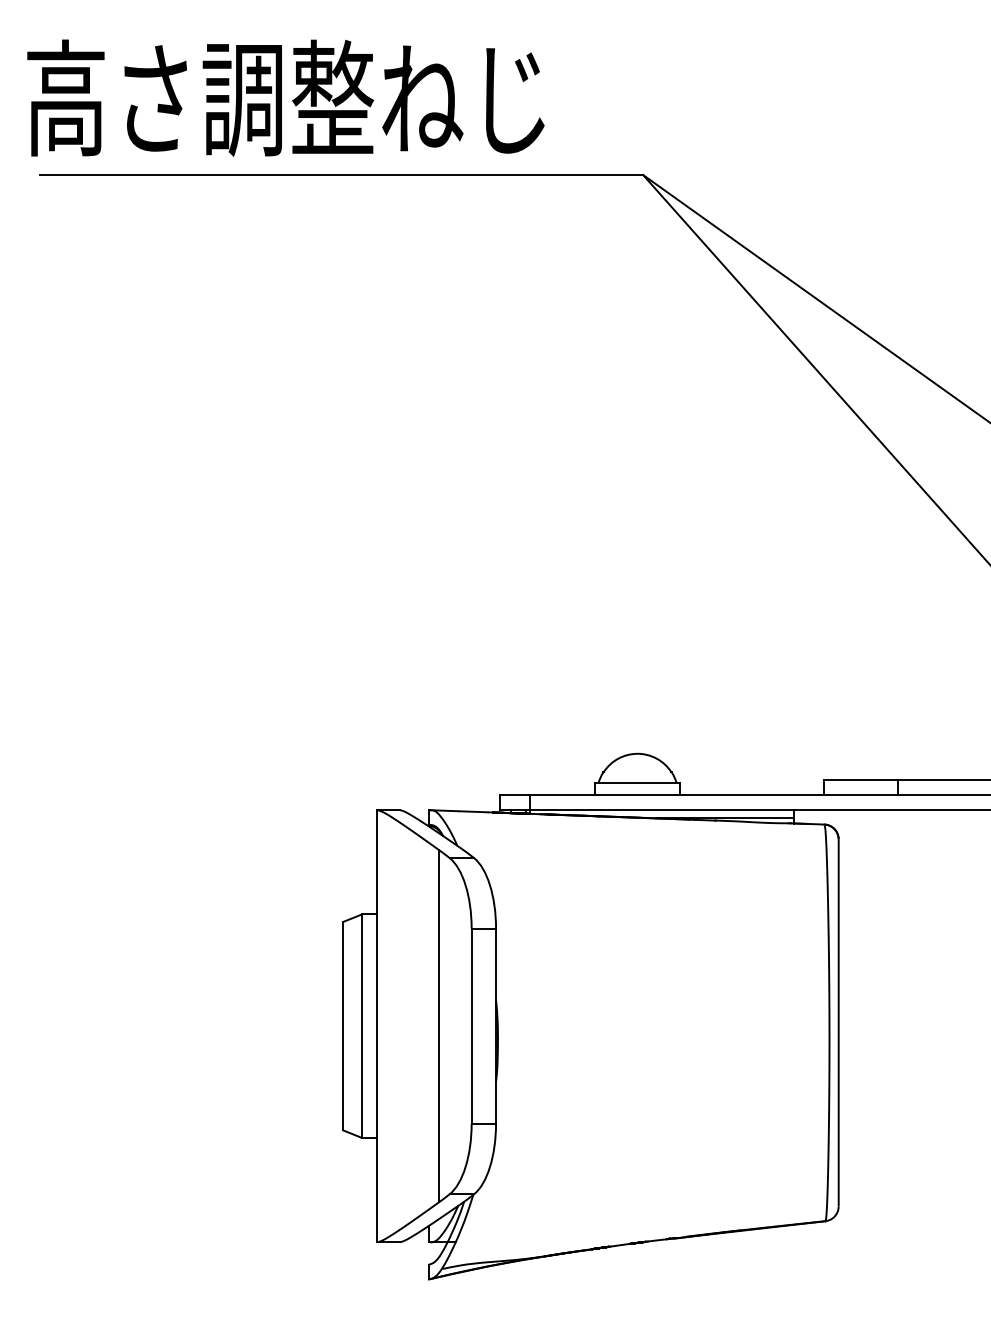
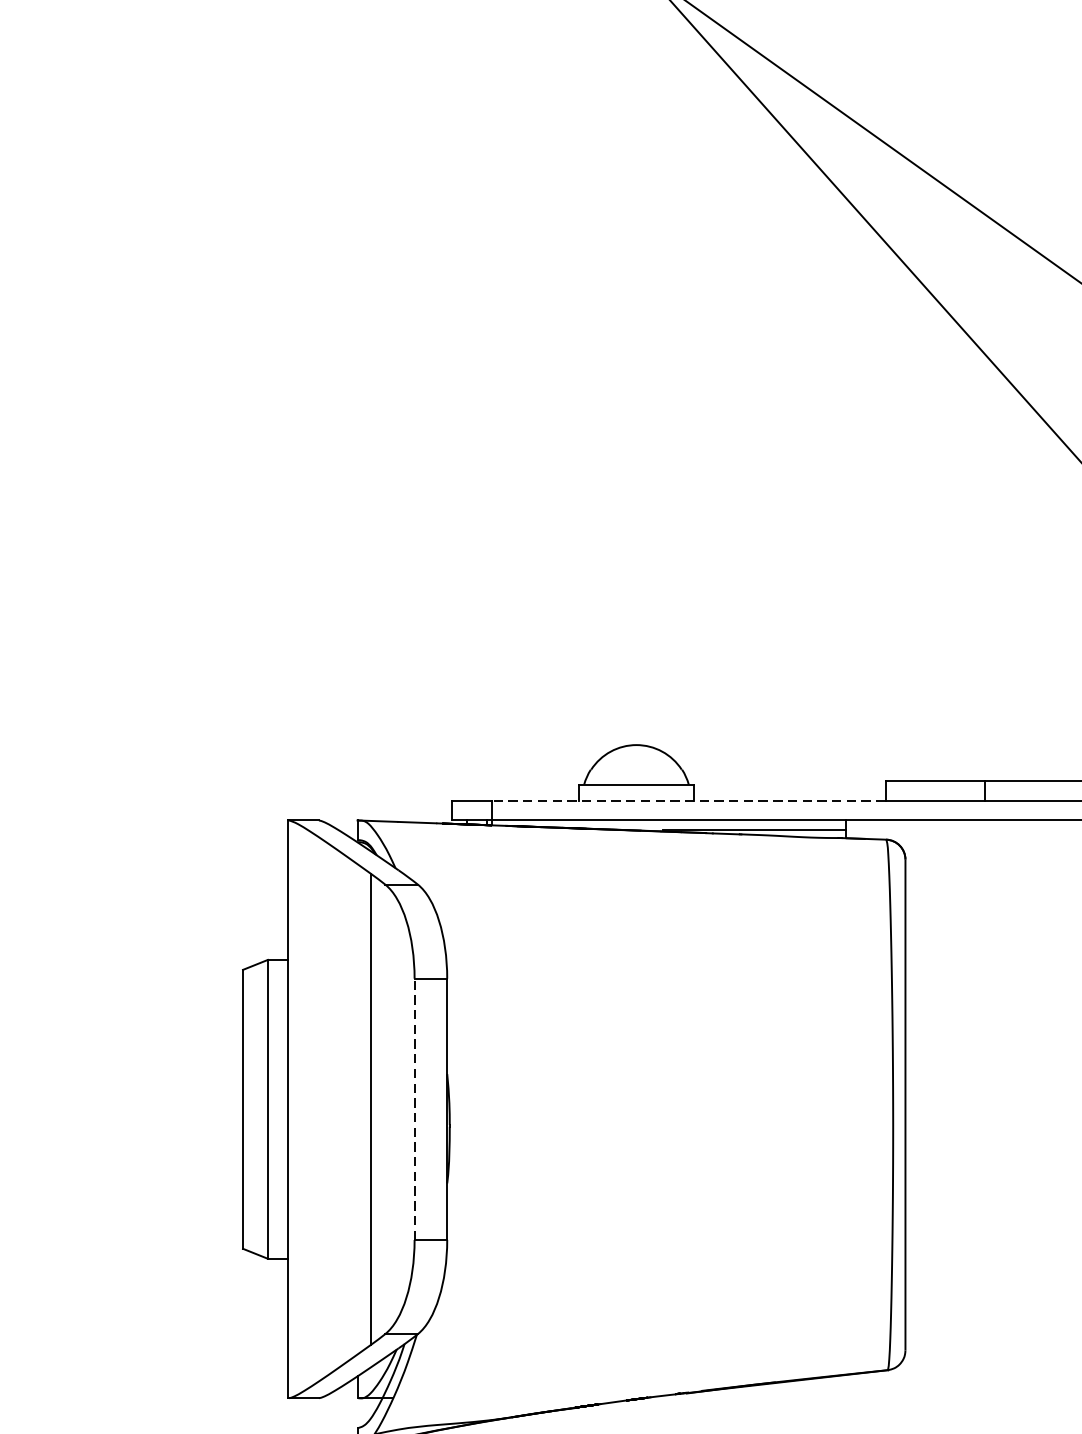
line: (676, 795) -> (688, 800), solid -> dashed
line: (471, 1026) -> (414, 1109), solid -> dashed

